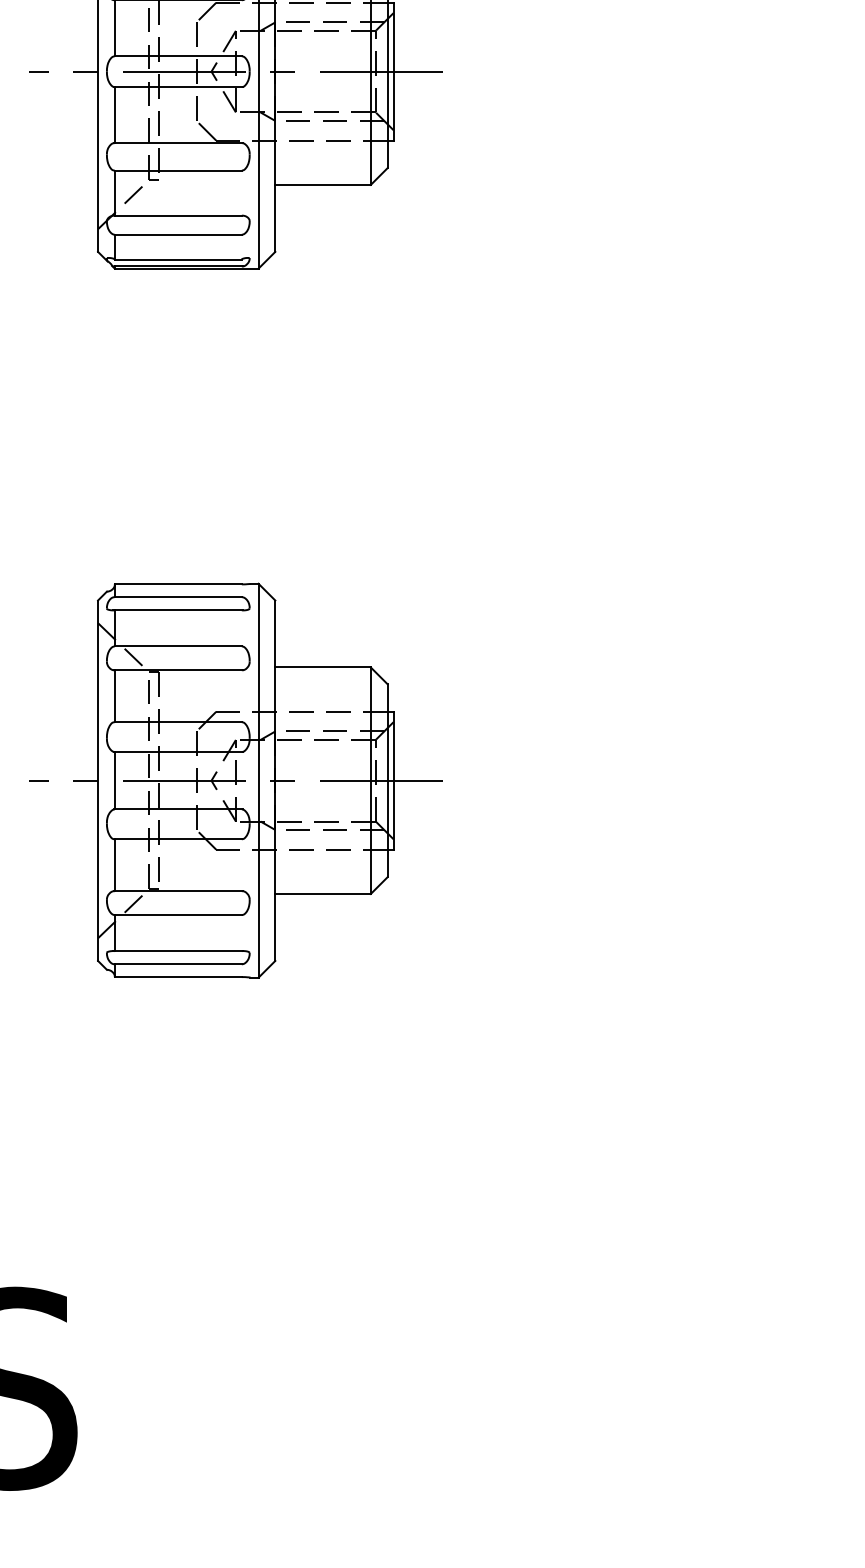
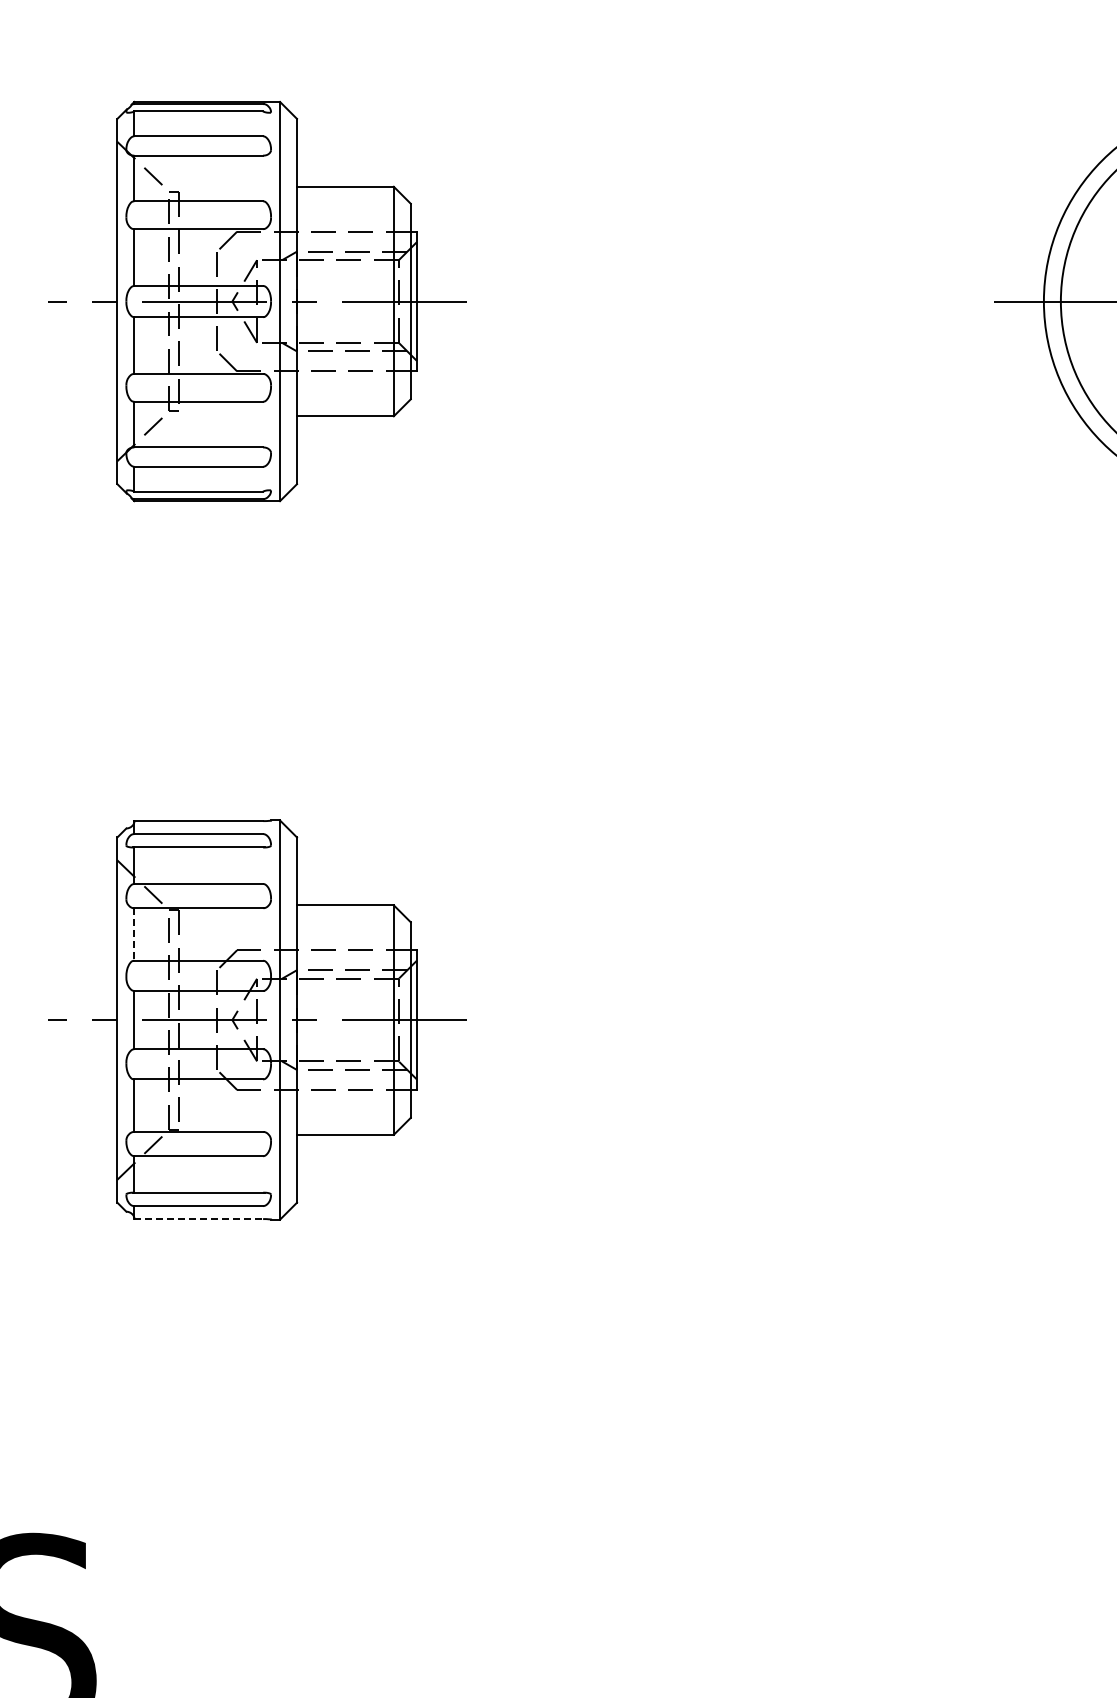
line: (114, 696) -> (134, 934), solid -> dashed
line: (179, 977) -> (199, 1219), solid -> dashed

